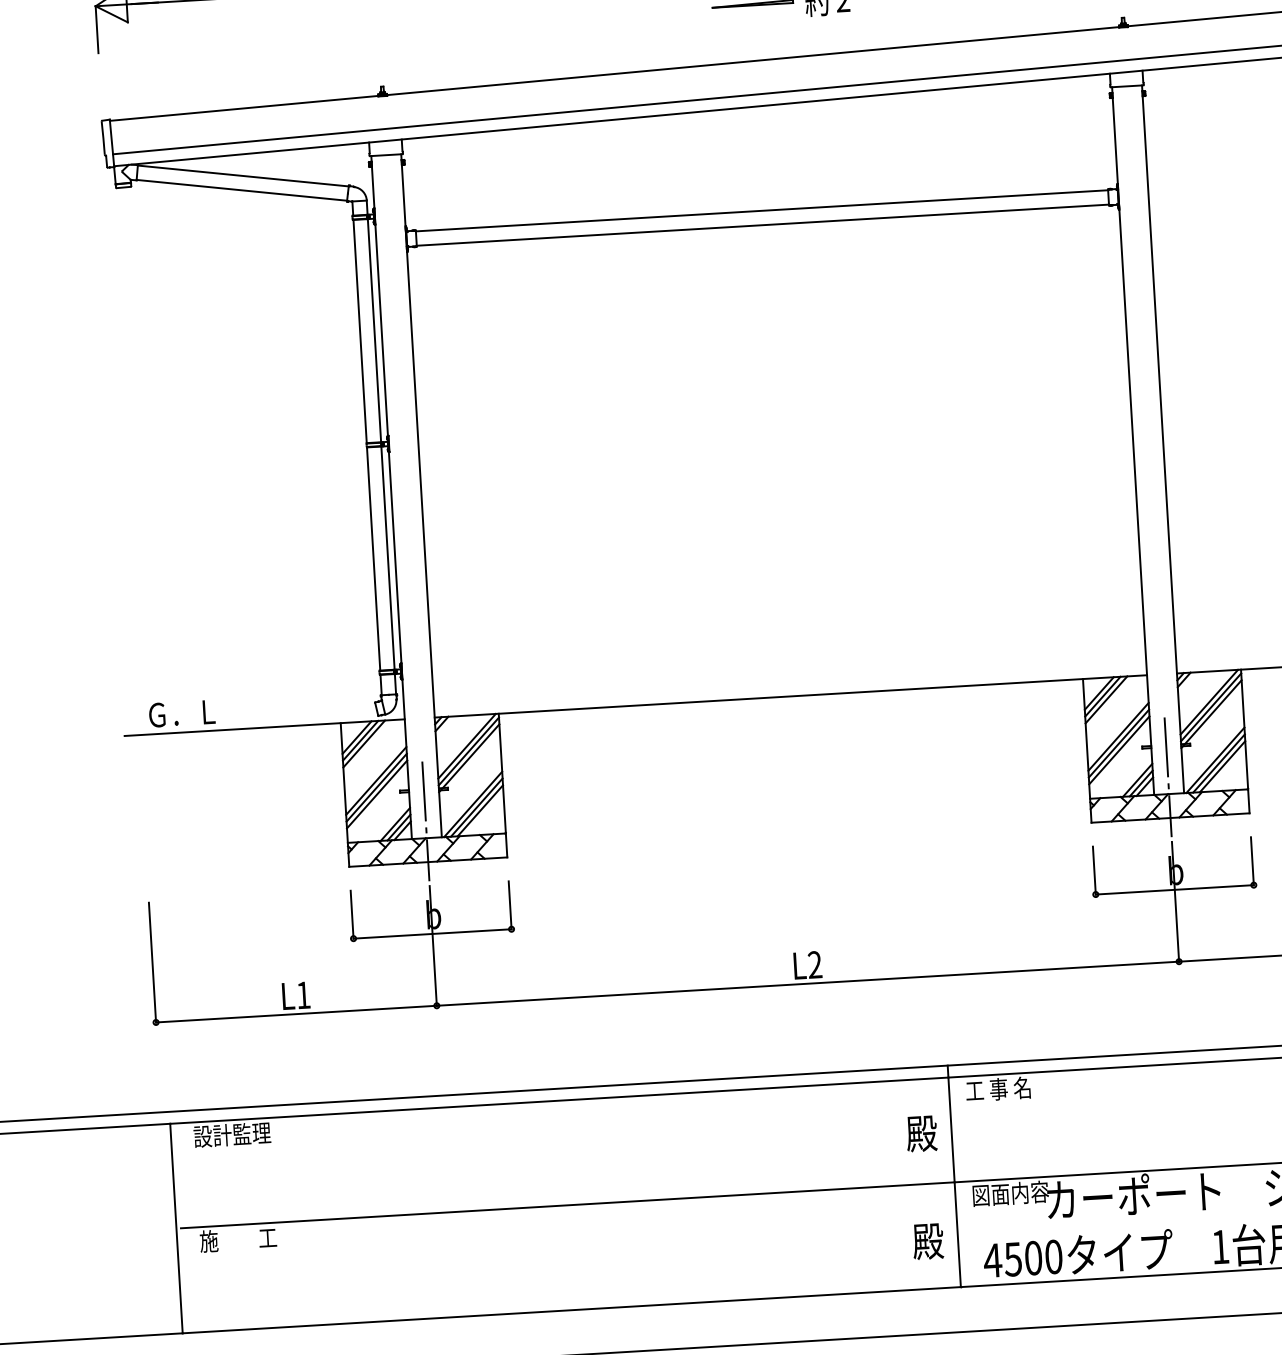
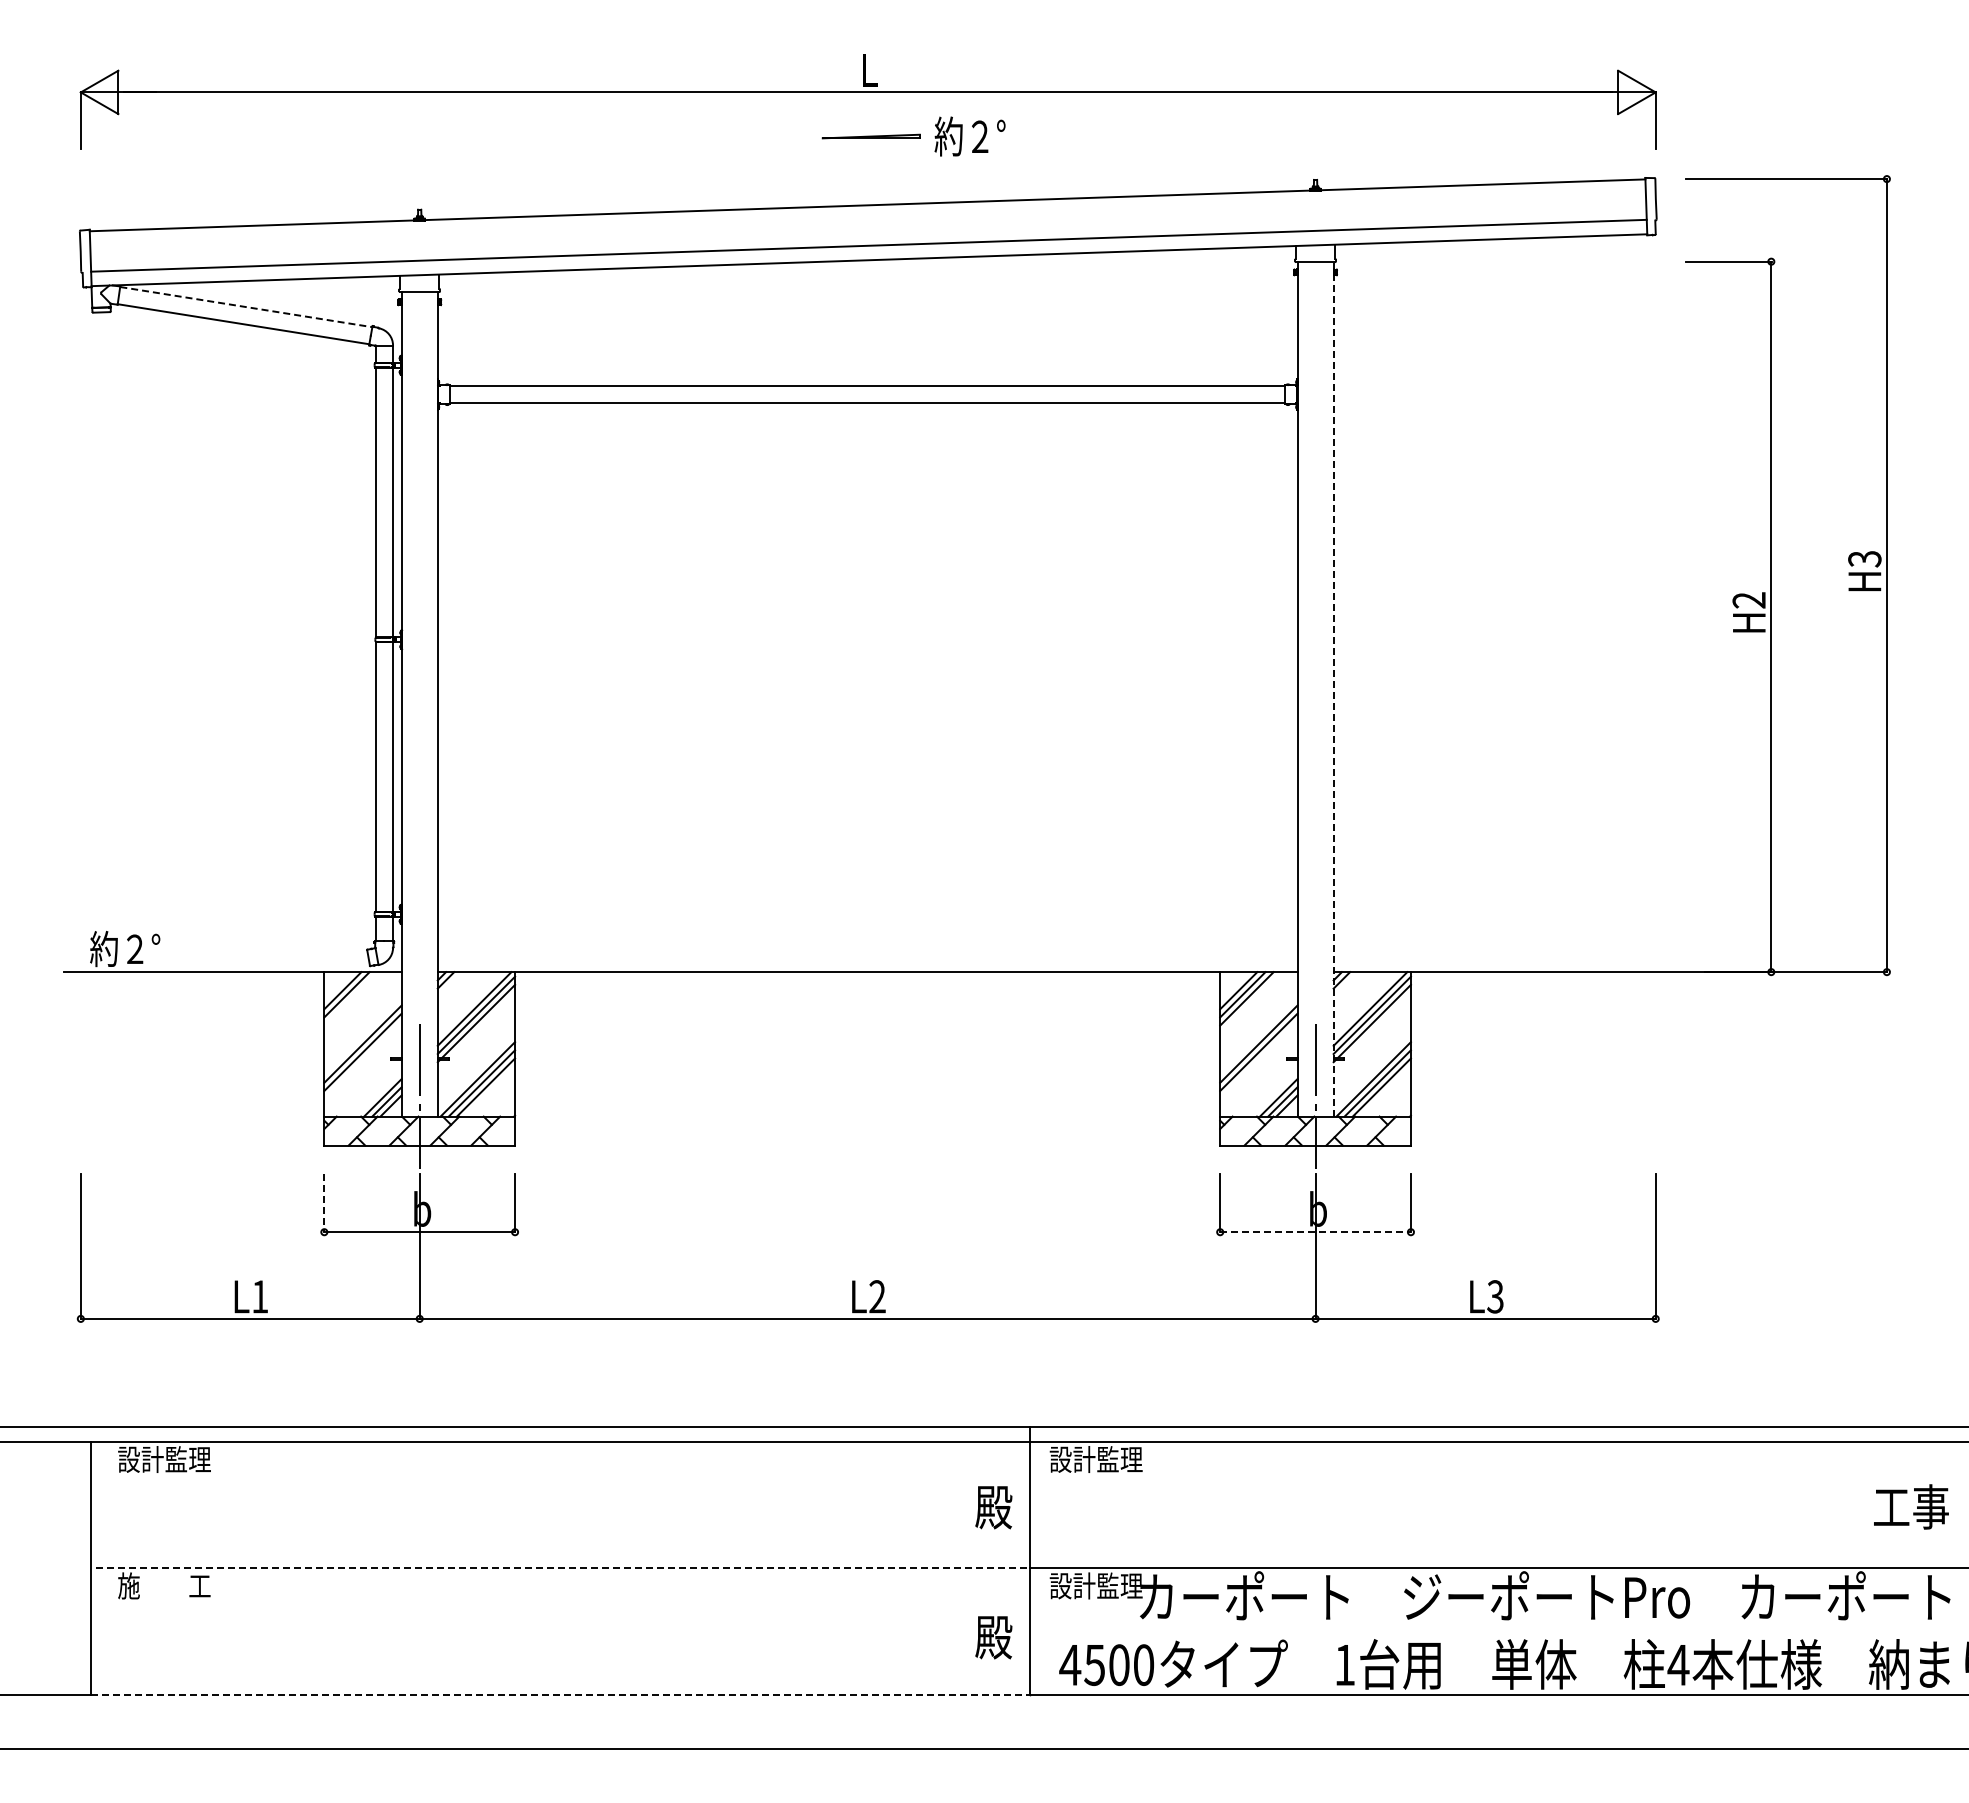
line: (243, 176) -> (246, 307), solid -> dashed
line: (1162, 439) -> (1333, 689), solid -> dashed
text: (180, 713) -> (132, 948), Ｇ．Ｌ -> 約２°
line: (363, 743) -> (350, 998), removed
line: (1119, 750) -> (1258, 1060), removed
line: (376, 794) -> (362, 1060), removed
line: (1175, 890) -> (1316, 1232), solid -> dashed
line: (352, 914) -> (324, 1203), solid -> dashed
text: (1003, 1089) -> (1095, 1459), 工 事 名 -> 設計監理
text: (1009, 1193) -> (1095, 1585), 図面内容 -> 設計監理
line: (568, 1205) -> (563, 1568), solid -> dashed
line: (571, 1310) -> (560, 1694), solid -> dashed

